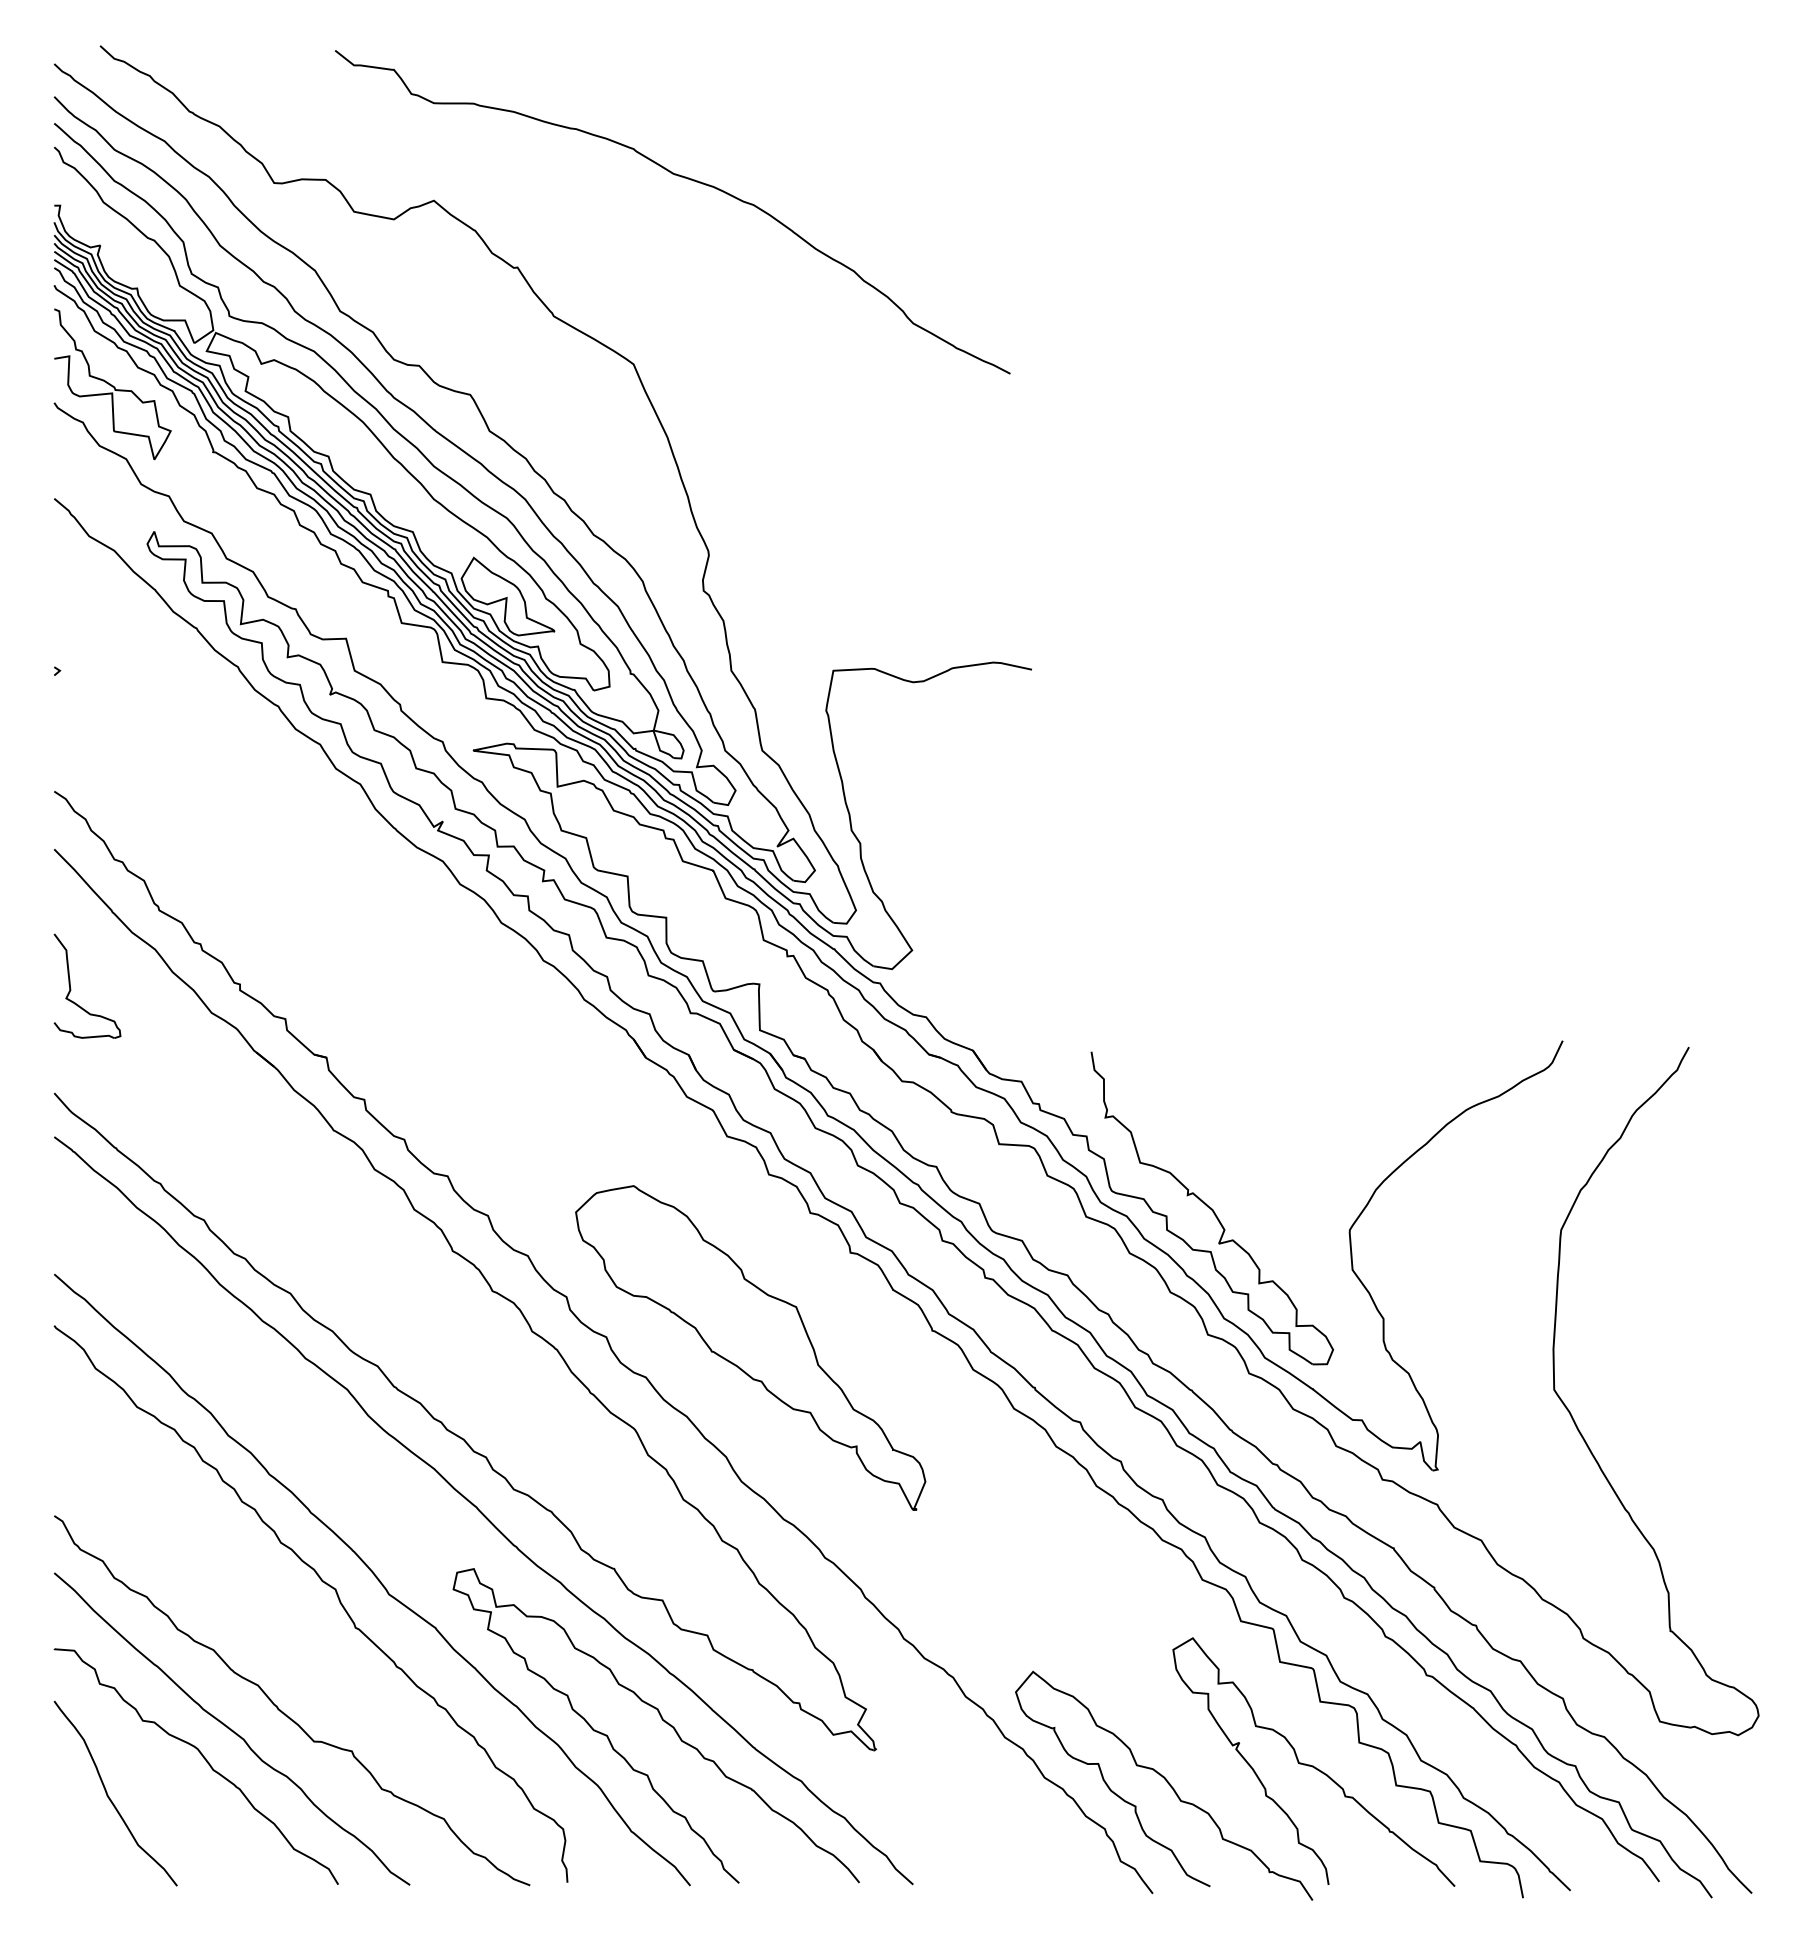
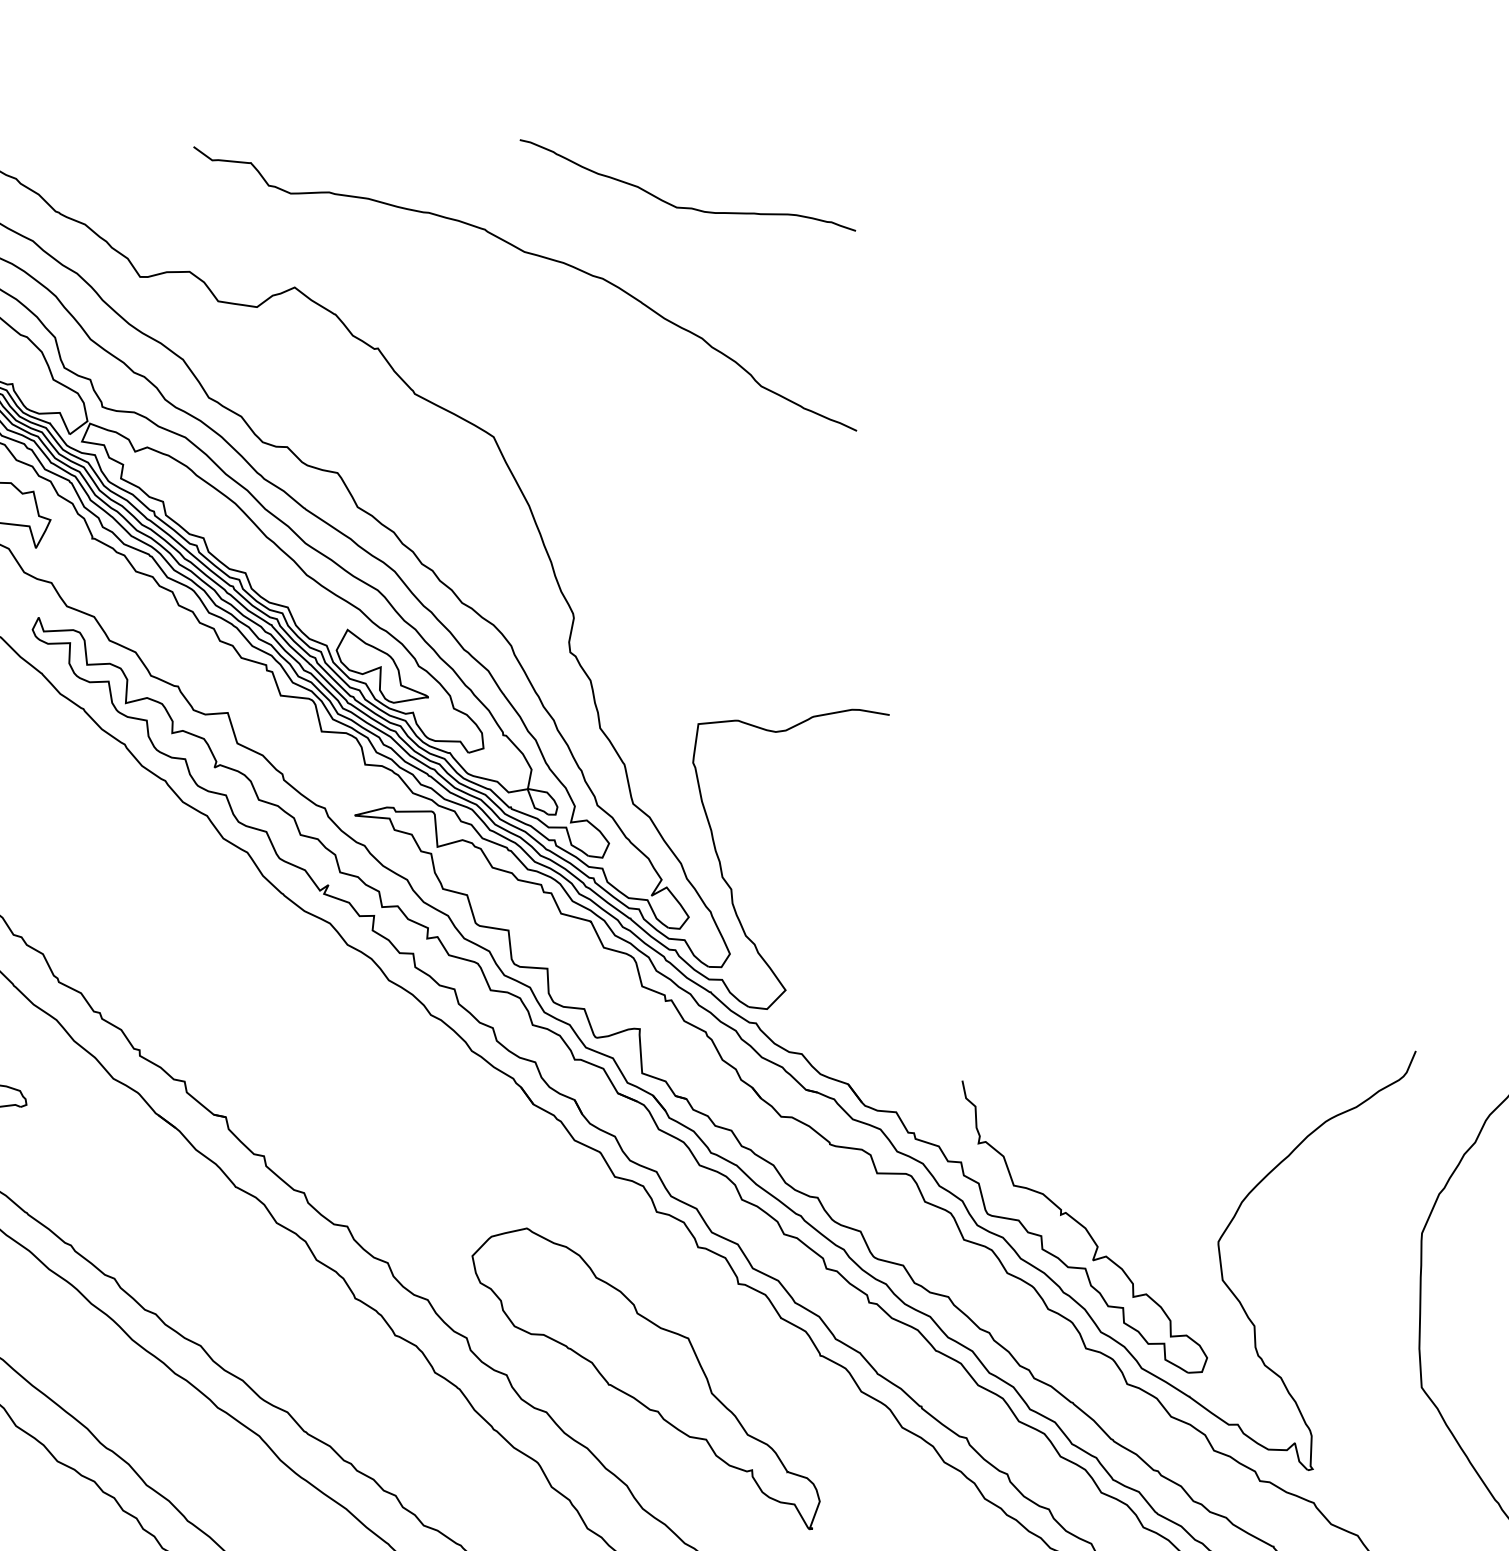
curve: (845, 134) -> (688, 207), added

